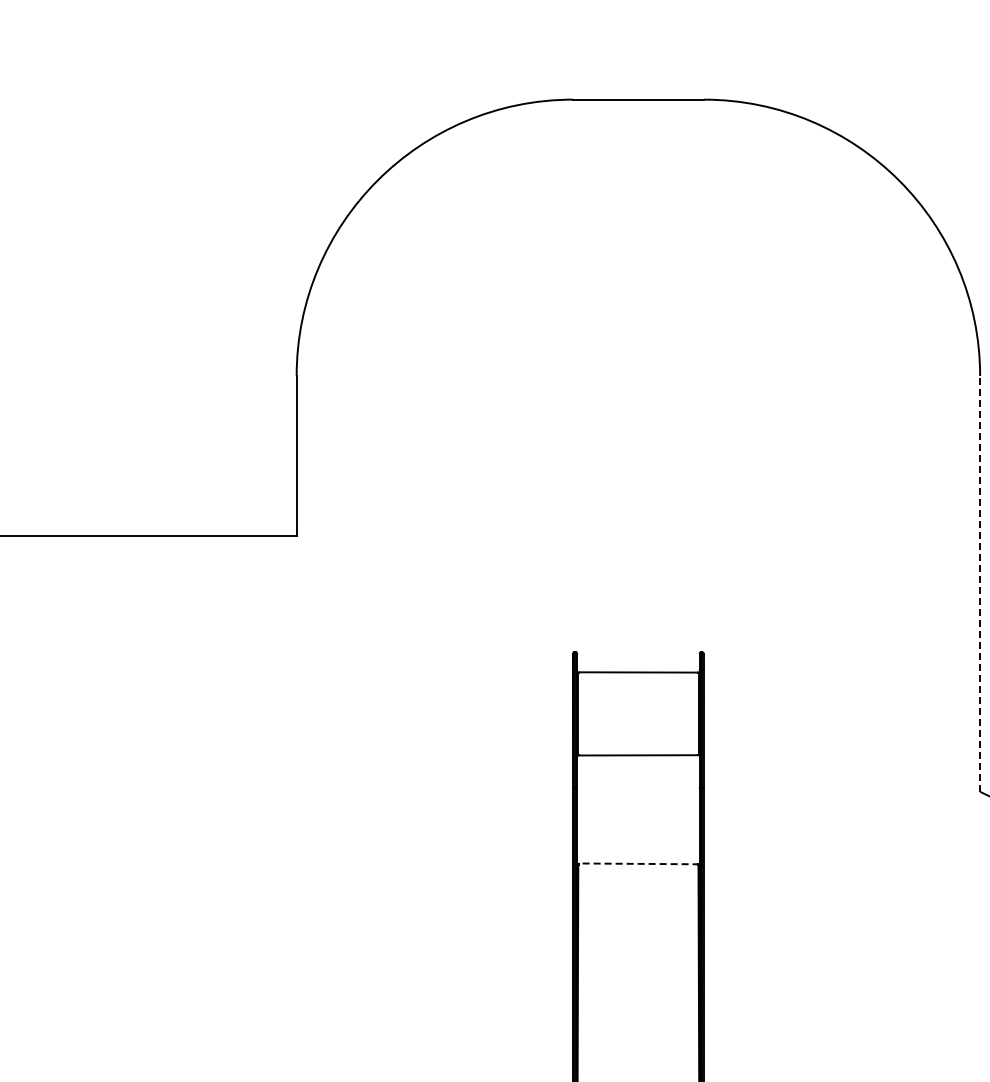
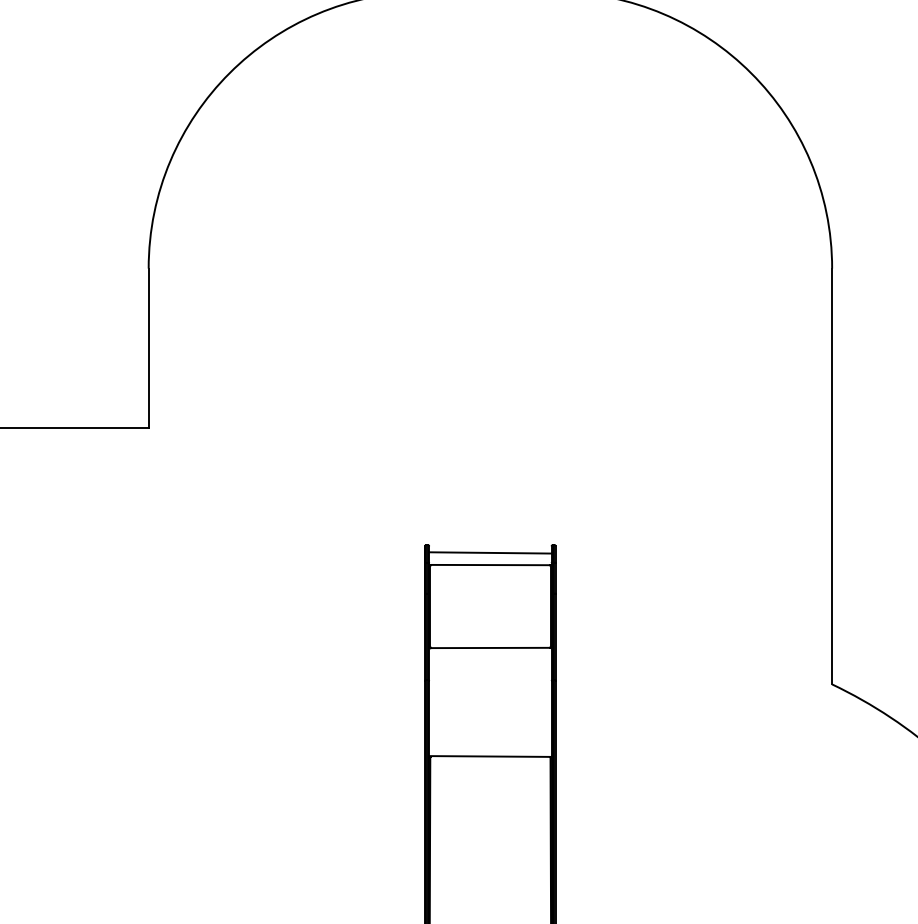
line: (980, 583) -> (832, 476), dashed -> solid
line: (638, 659) -> (490, 552), added
line: (637, 863) -> (489, 756), dashed -> solid

